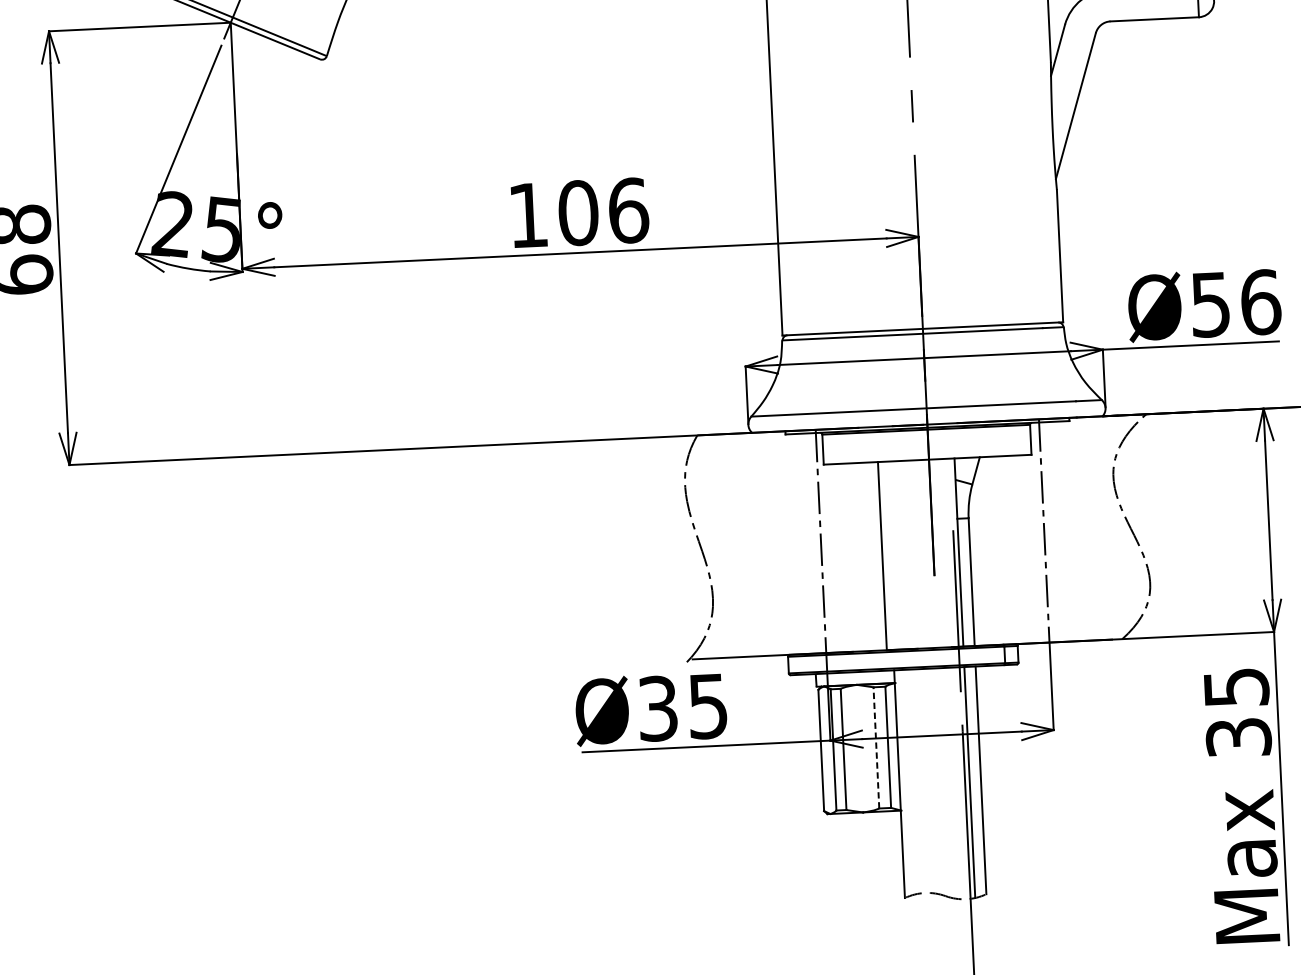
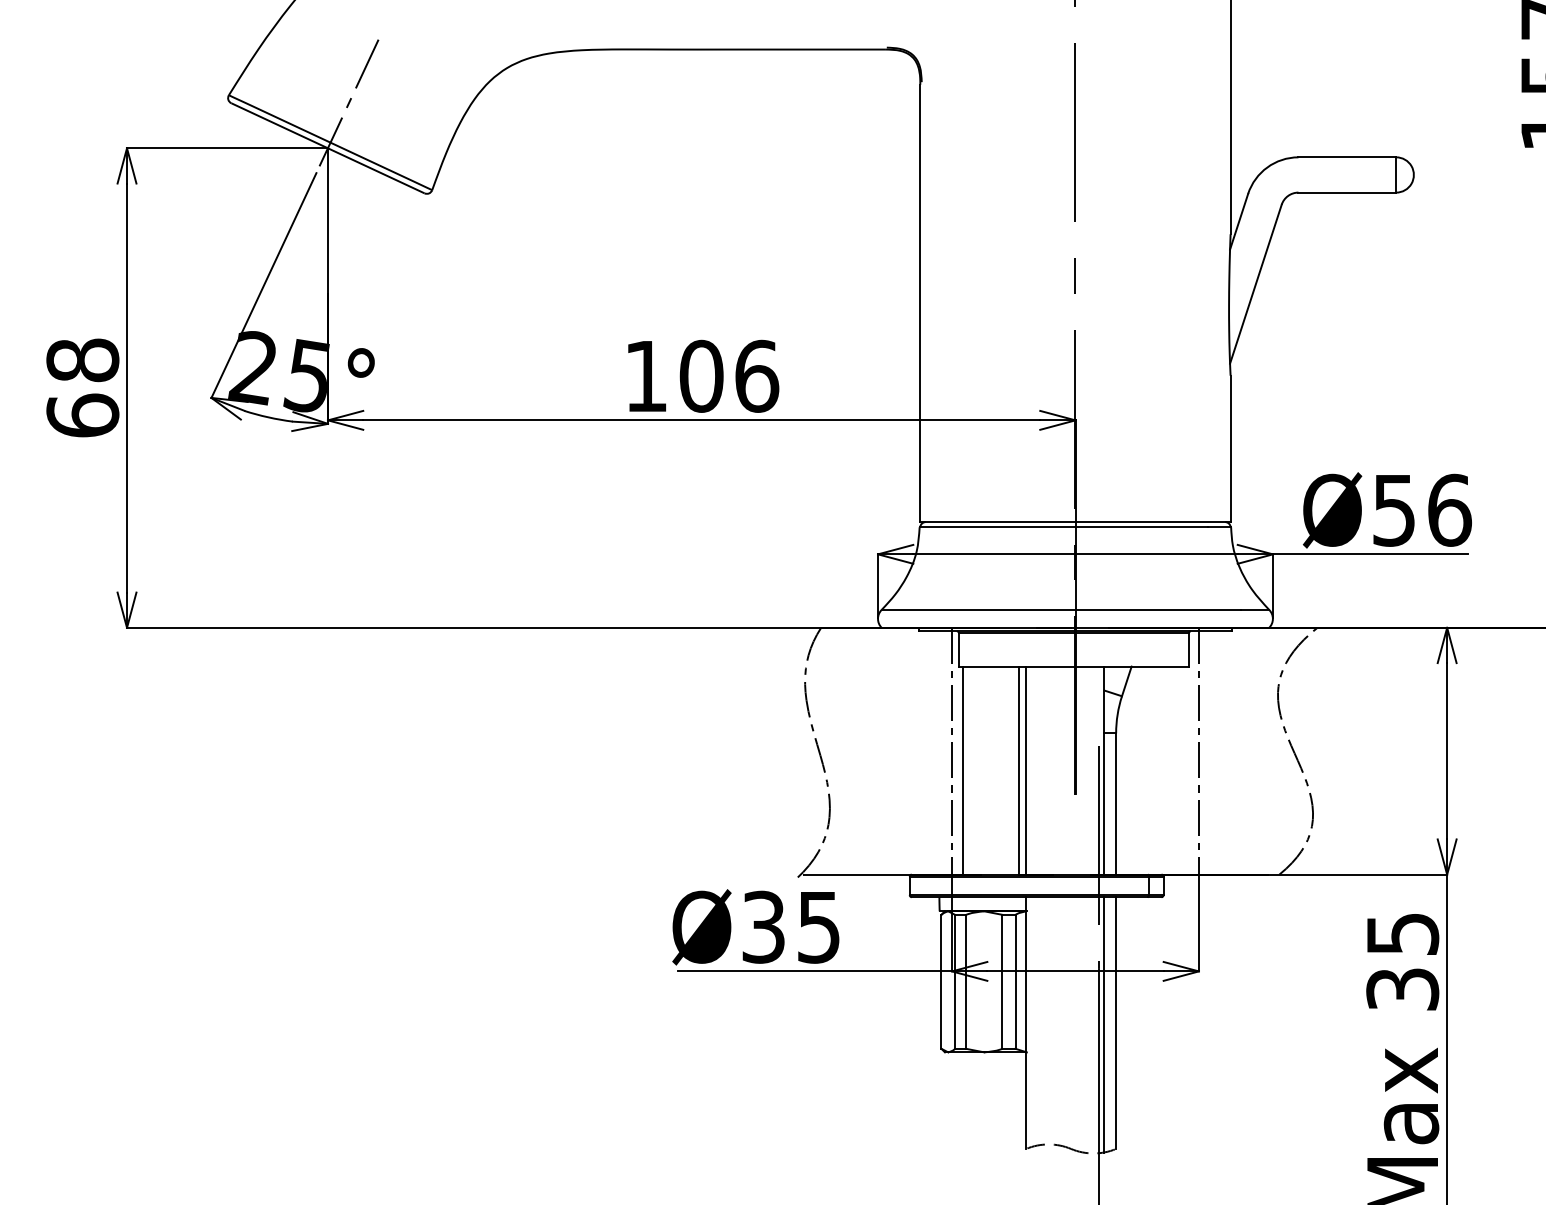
line: (889, 555) -> (1026, 770), added
line: (831, 558) -> (962, 770), added
line: (876, 747) -> (1002, 981), dashed -> solid

